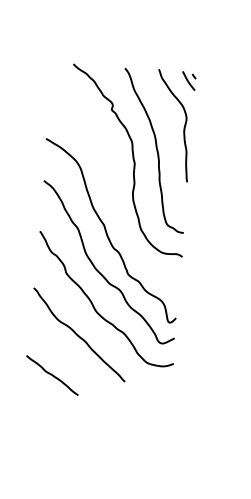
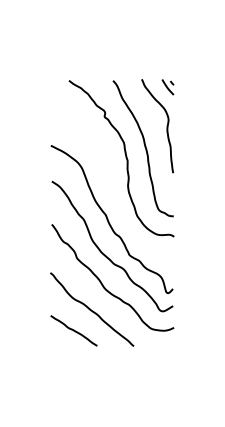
curve: (51, 375) -> (73, 330), moved

